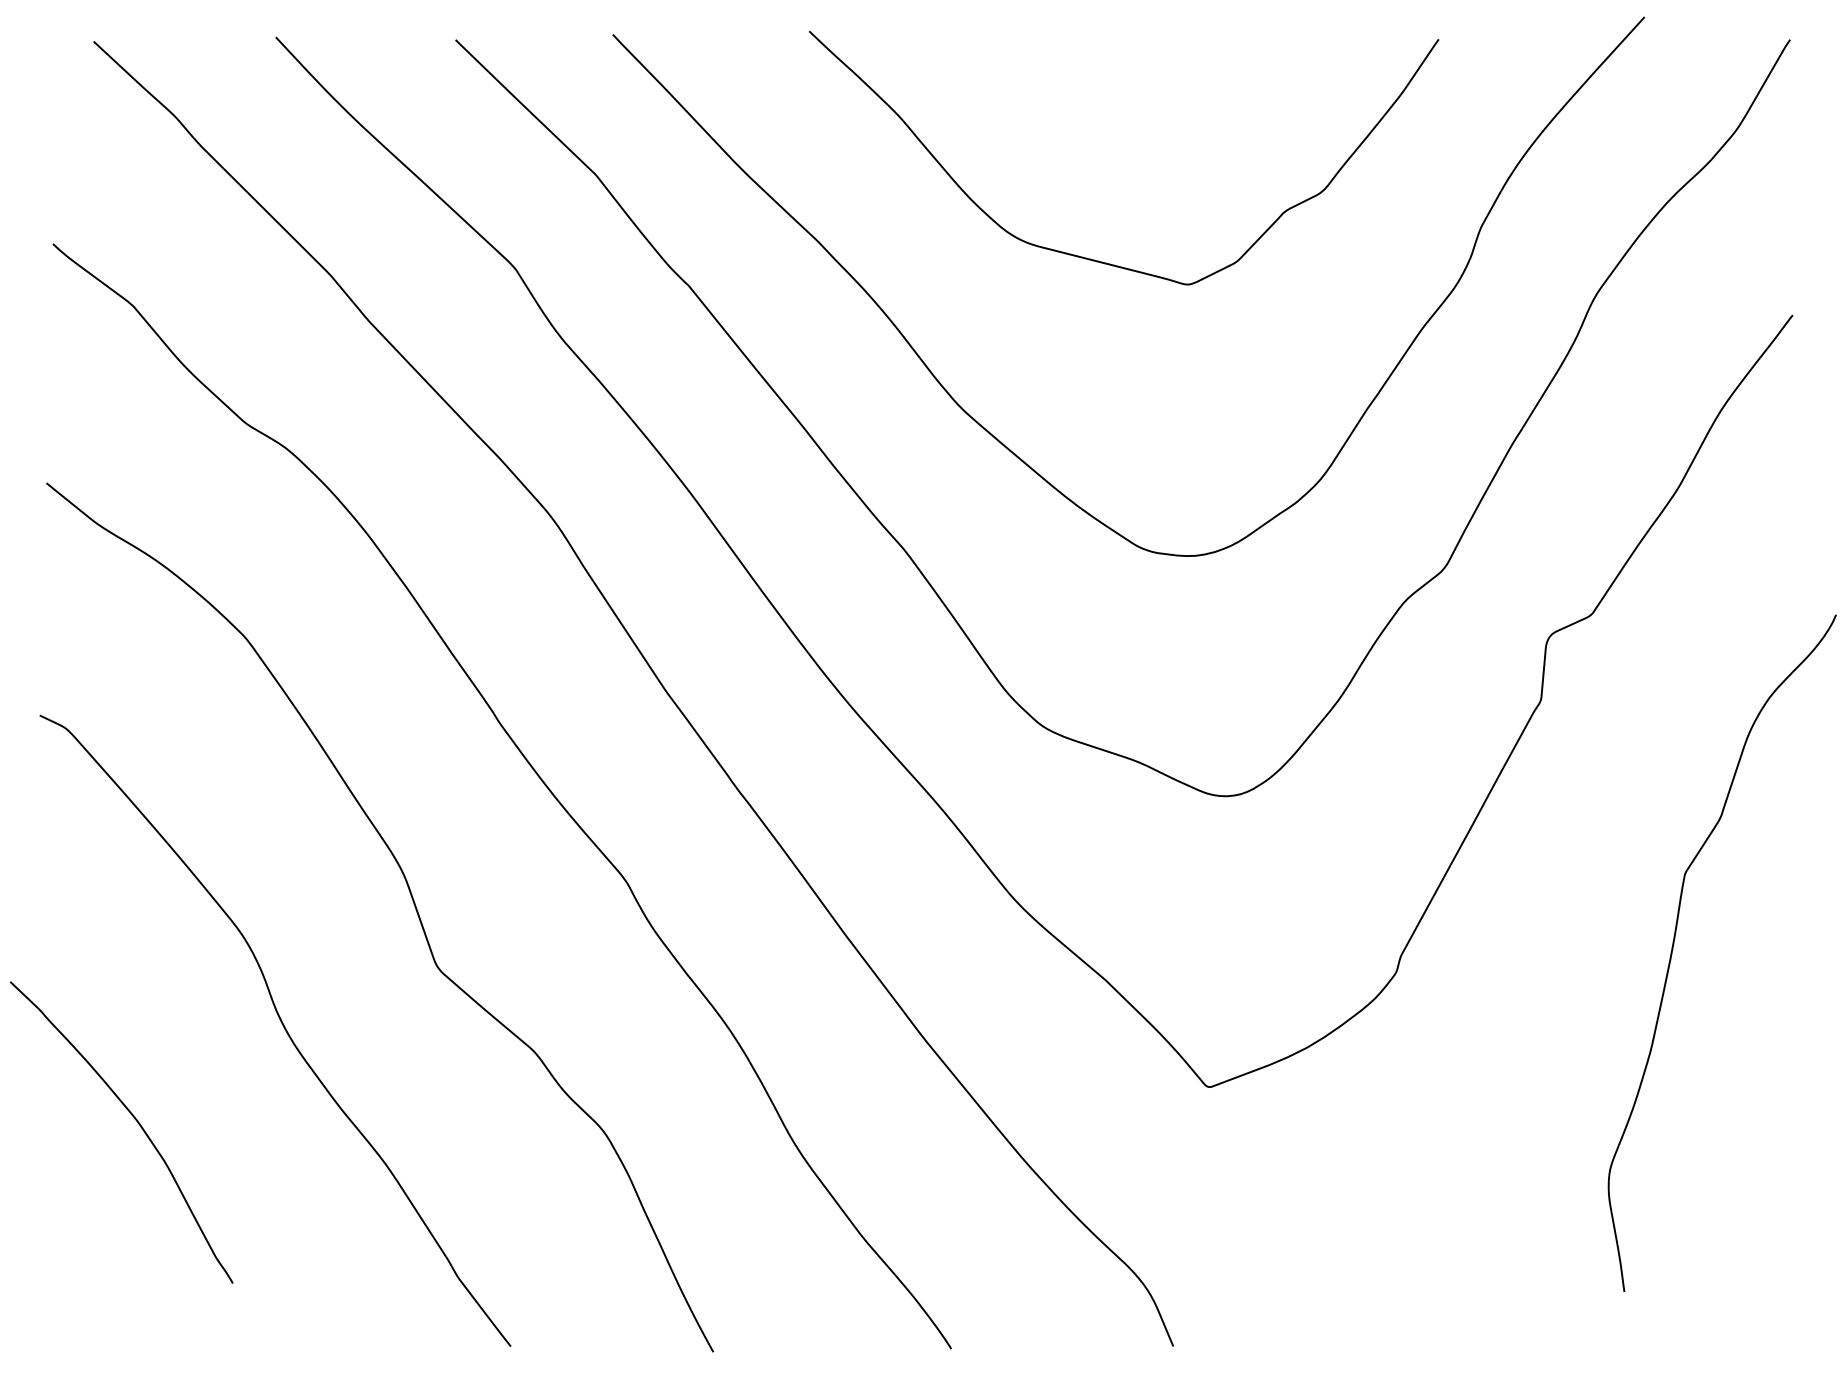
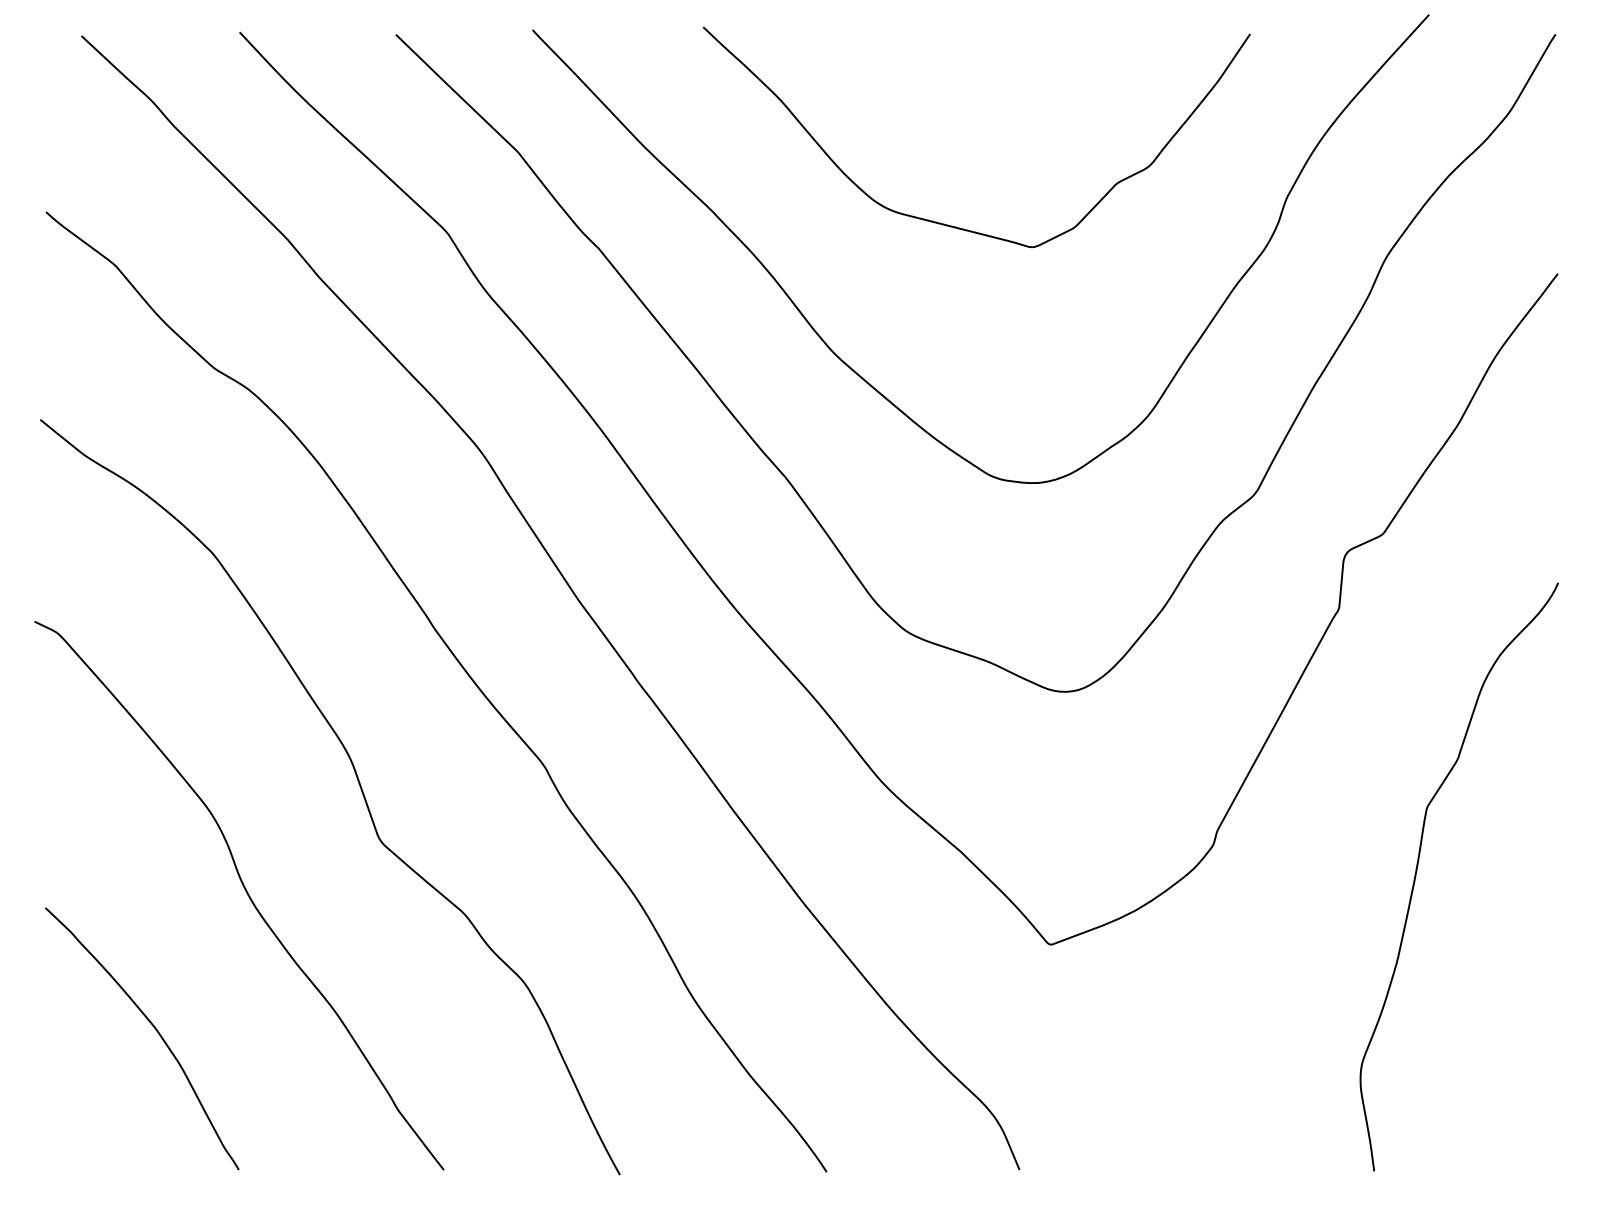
curve: (1674, 944) -> (1417, 869), moved
curve: (137, 1123) -> (155, 1030), moved

